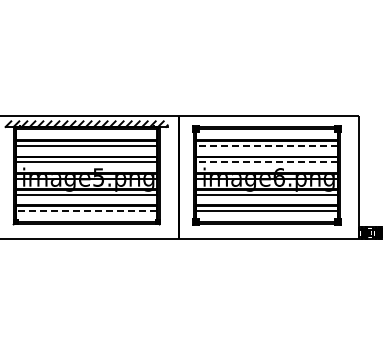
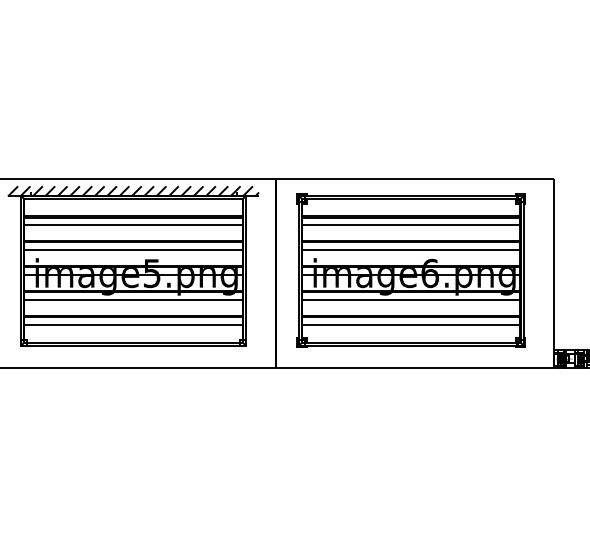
line: (267, 146) -> (412, 225), dashed -> solid
line: (267, 162) -> (412, 250), dashed -> solid
line: (86, 211) -> (133, 325), dashed -> solid

